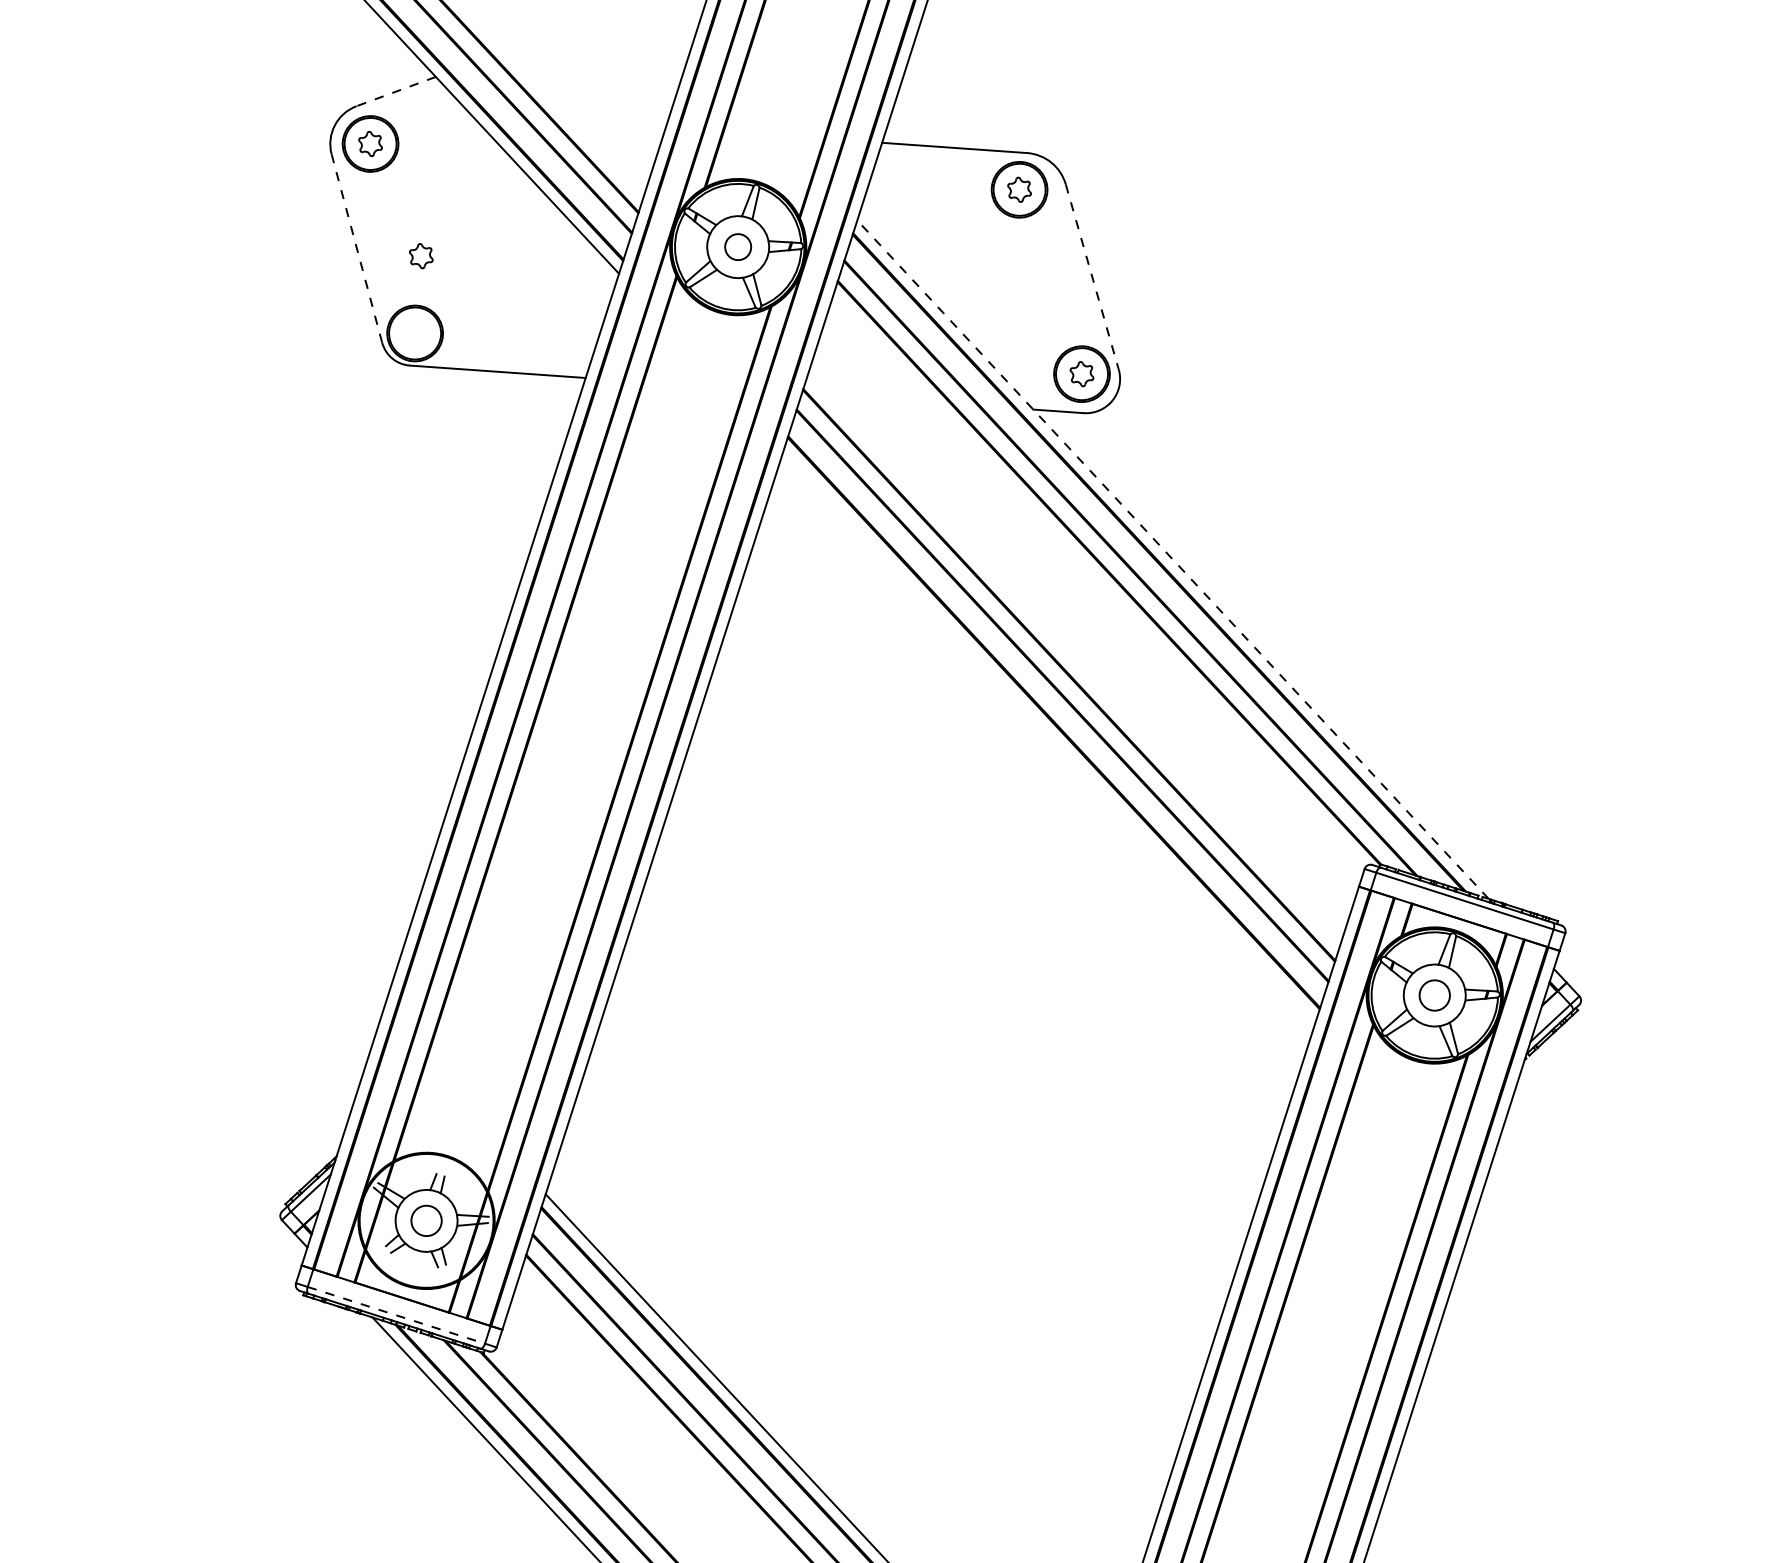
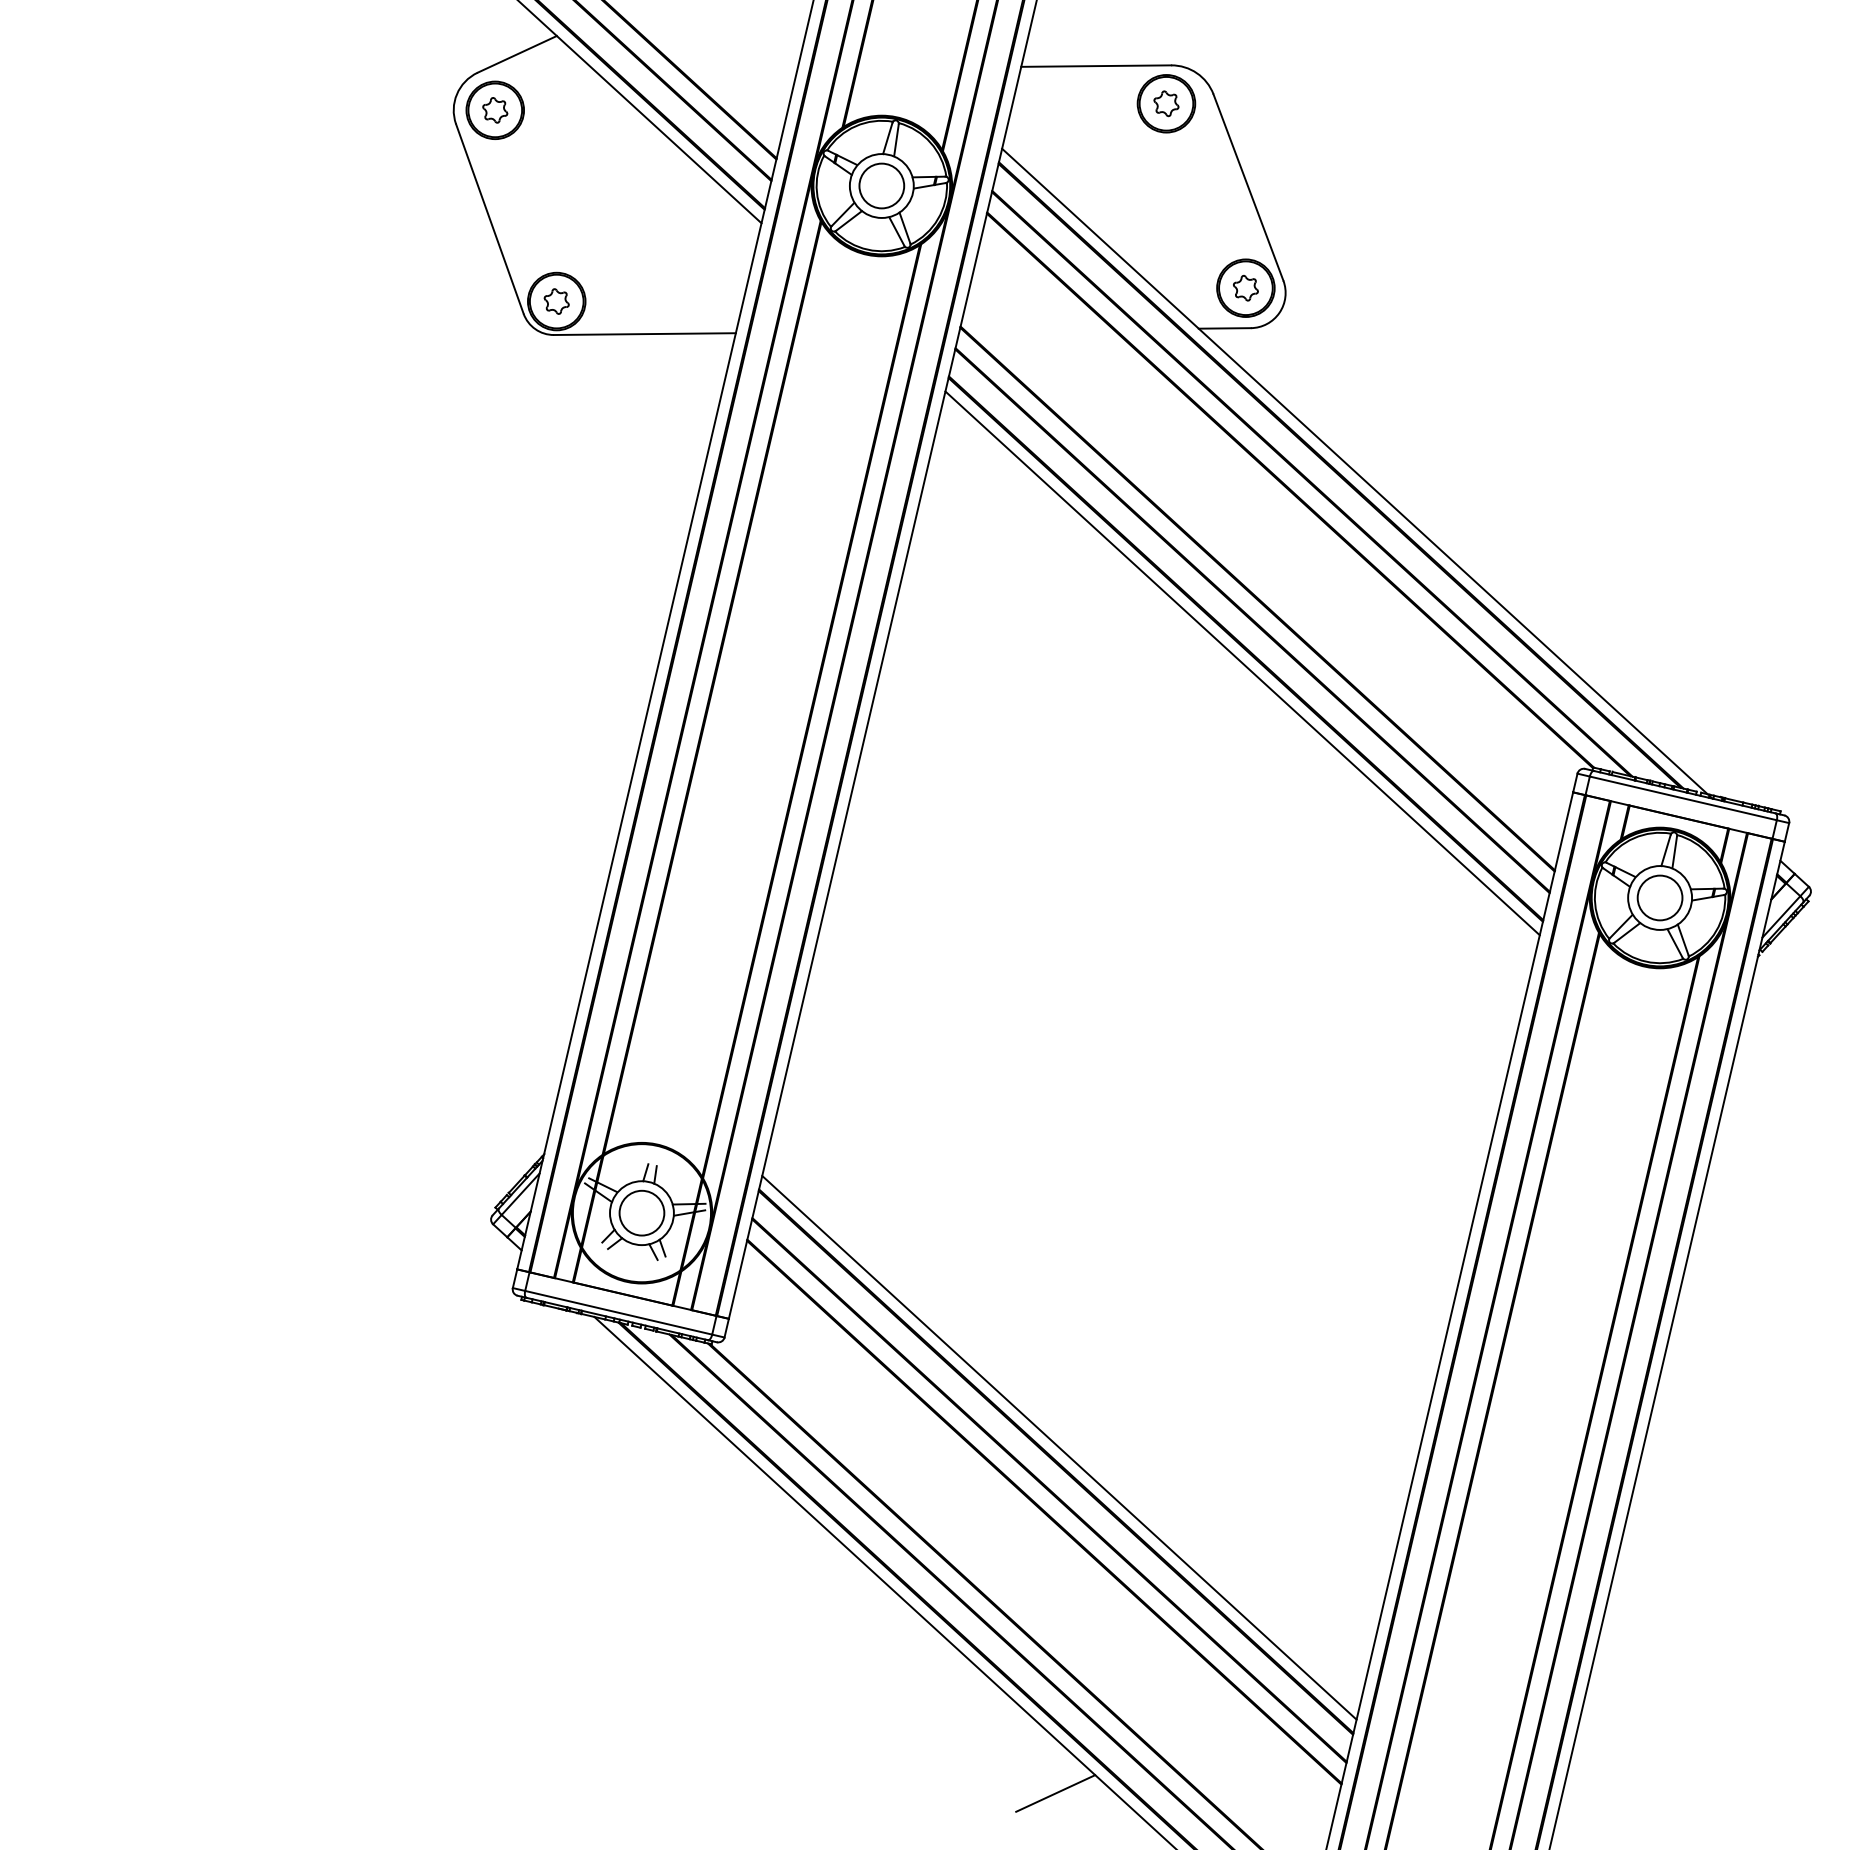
line: (396, 91) -> (517, 54), dashed -> solid
circle: (737, 246) -> (881, 185), size x1.67
line: (356, 248) -> (489, 219), dashed -> solid
part: (421, 256) -> (556, 301), moved
line: (1092, 278) -> (1248, 188), dashed -> solid
line: (1172, 559) -> (1354, 471), dashed -> solid
line: (1049, 736) -> (1242, 663), added
circle: (1434, 994) -> (1659, 897), size x1.43
circle: (426, 1220) -> (641, 1212), size x1.43
line: (397, 1315) -> (619, 1312), dashed -> solid

